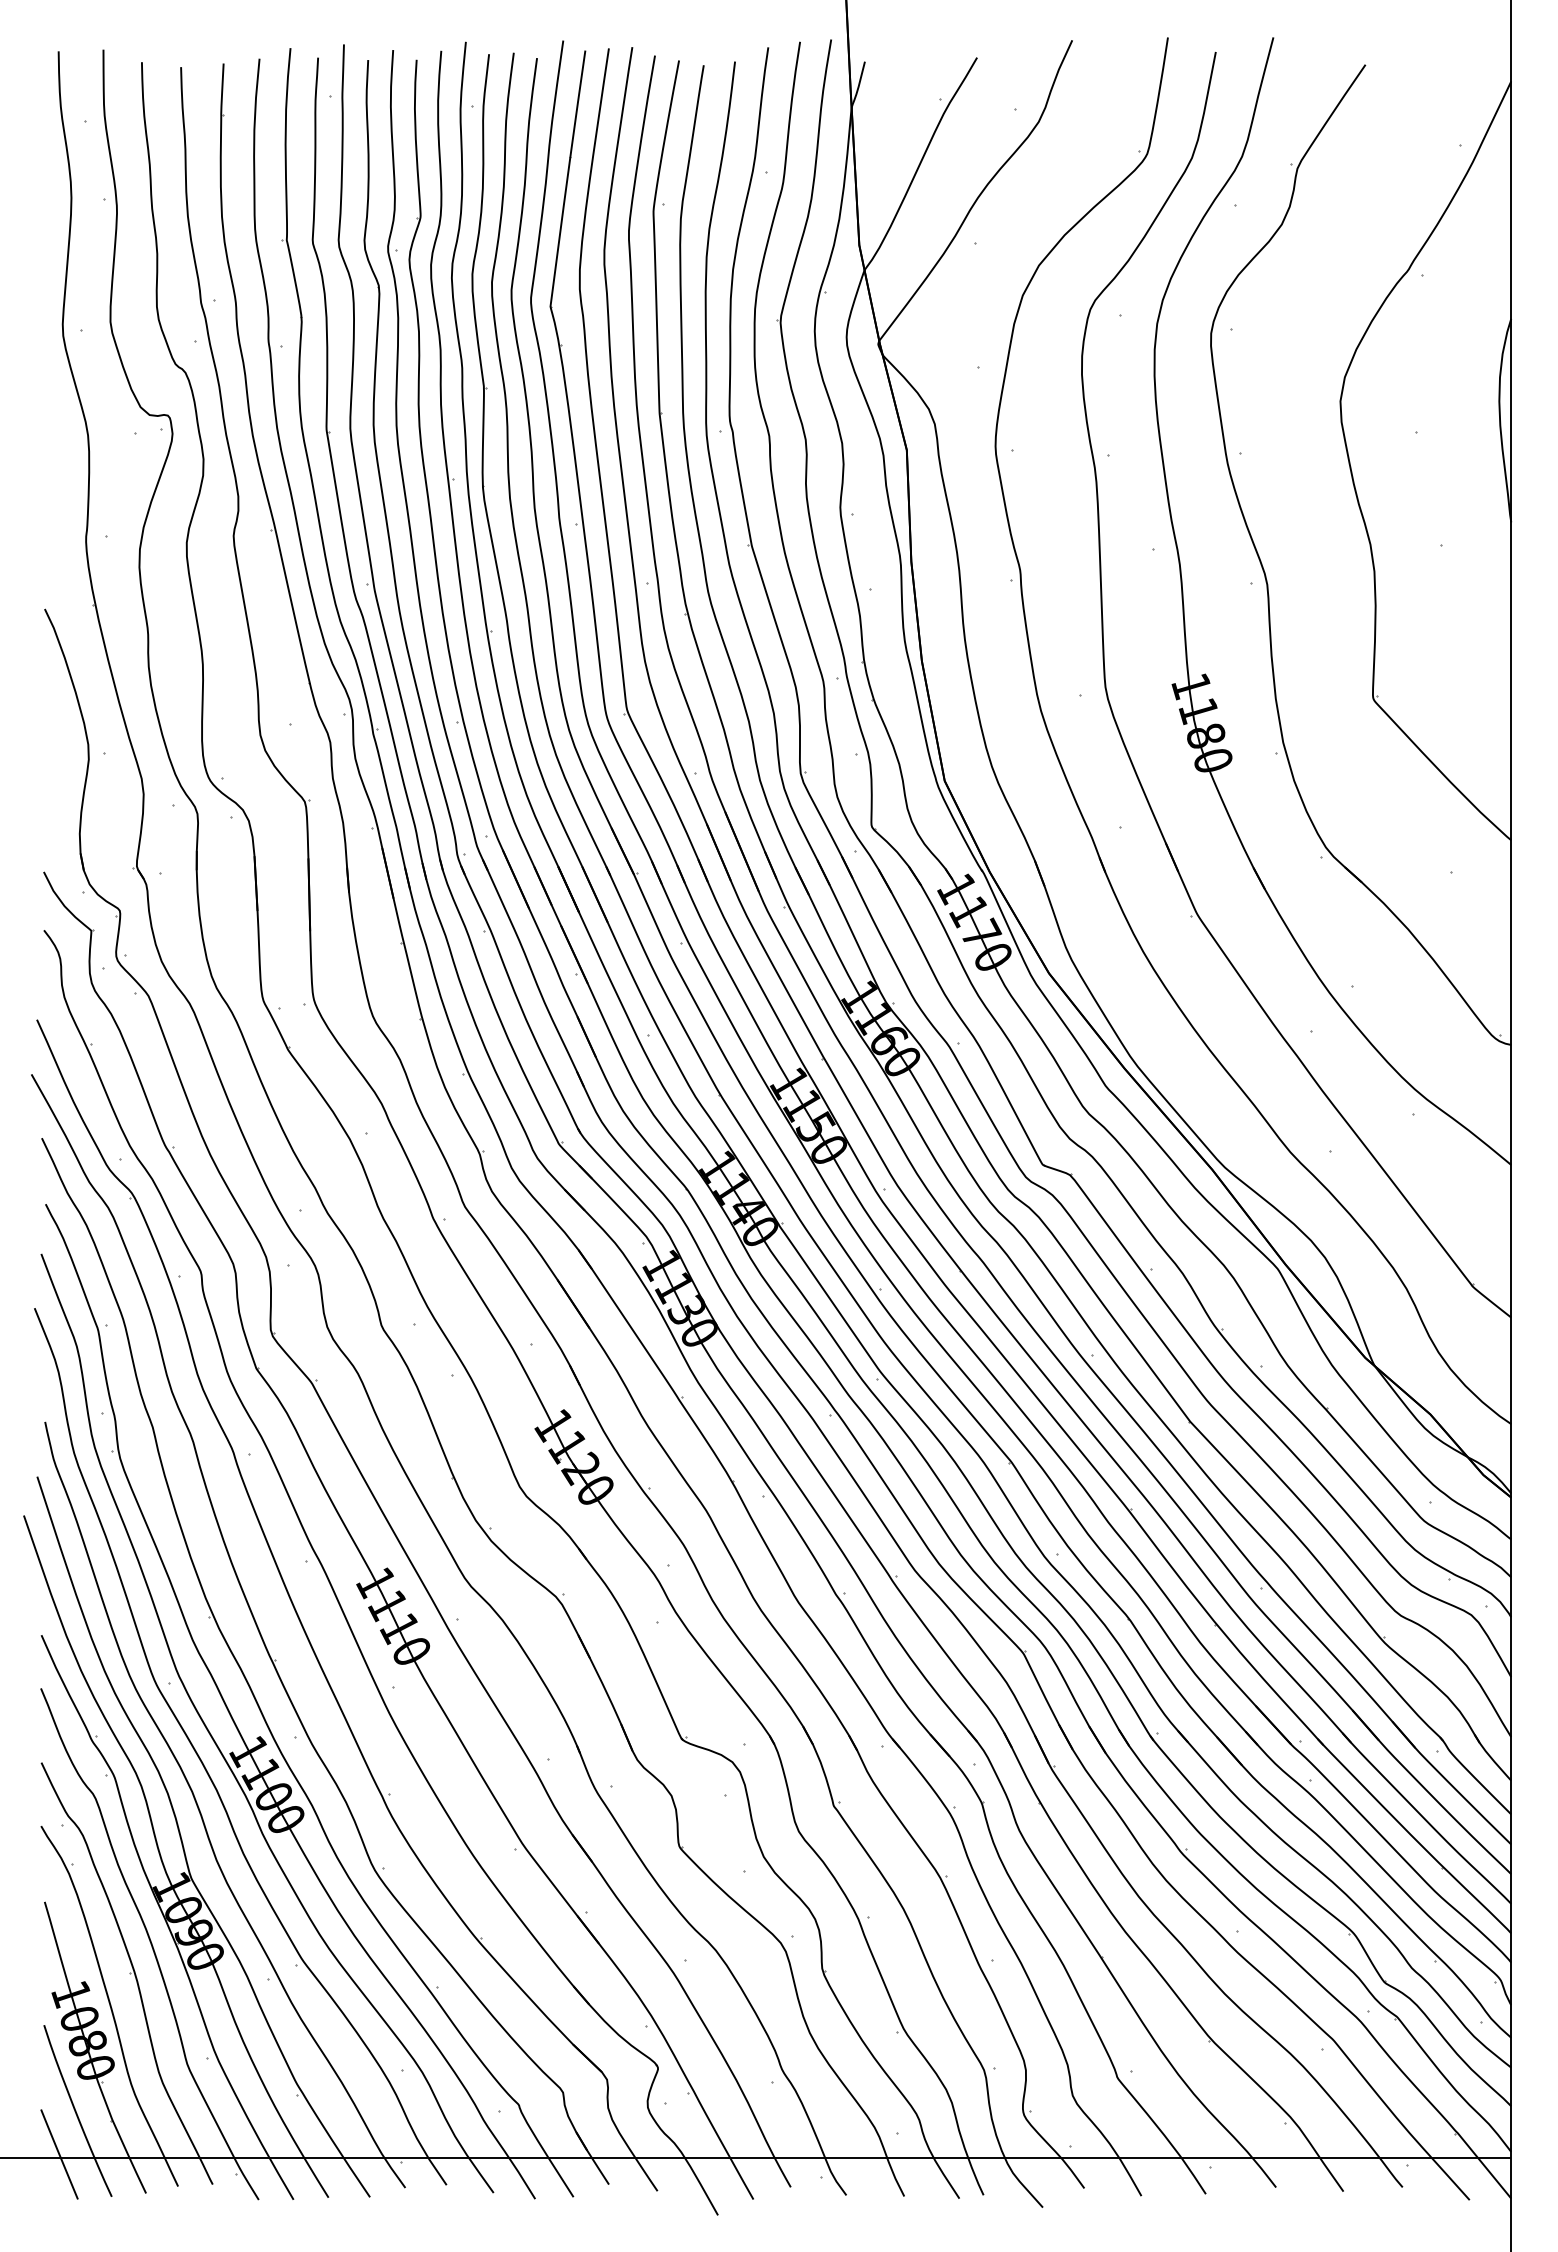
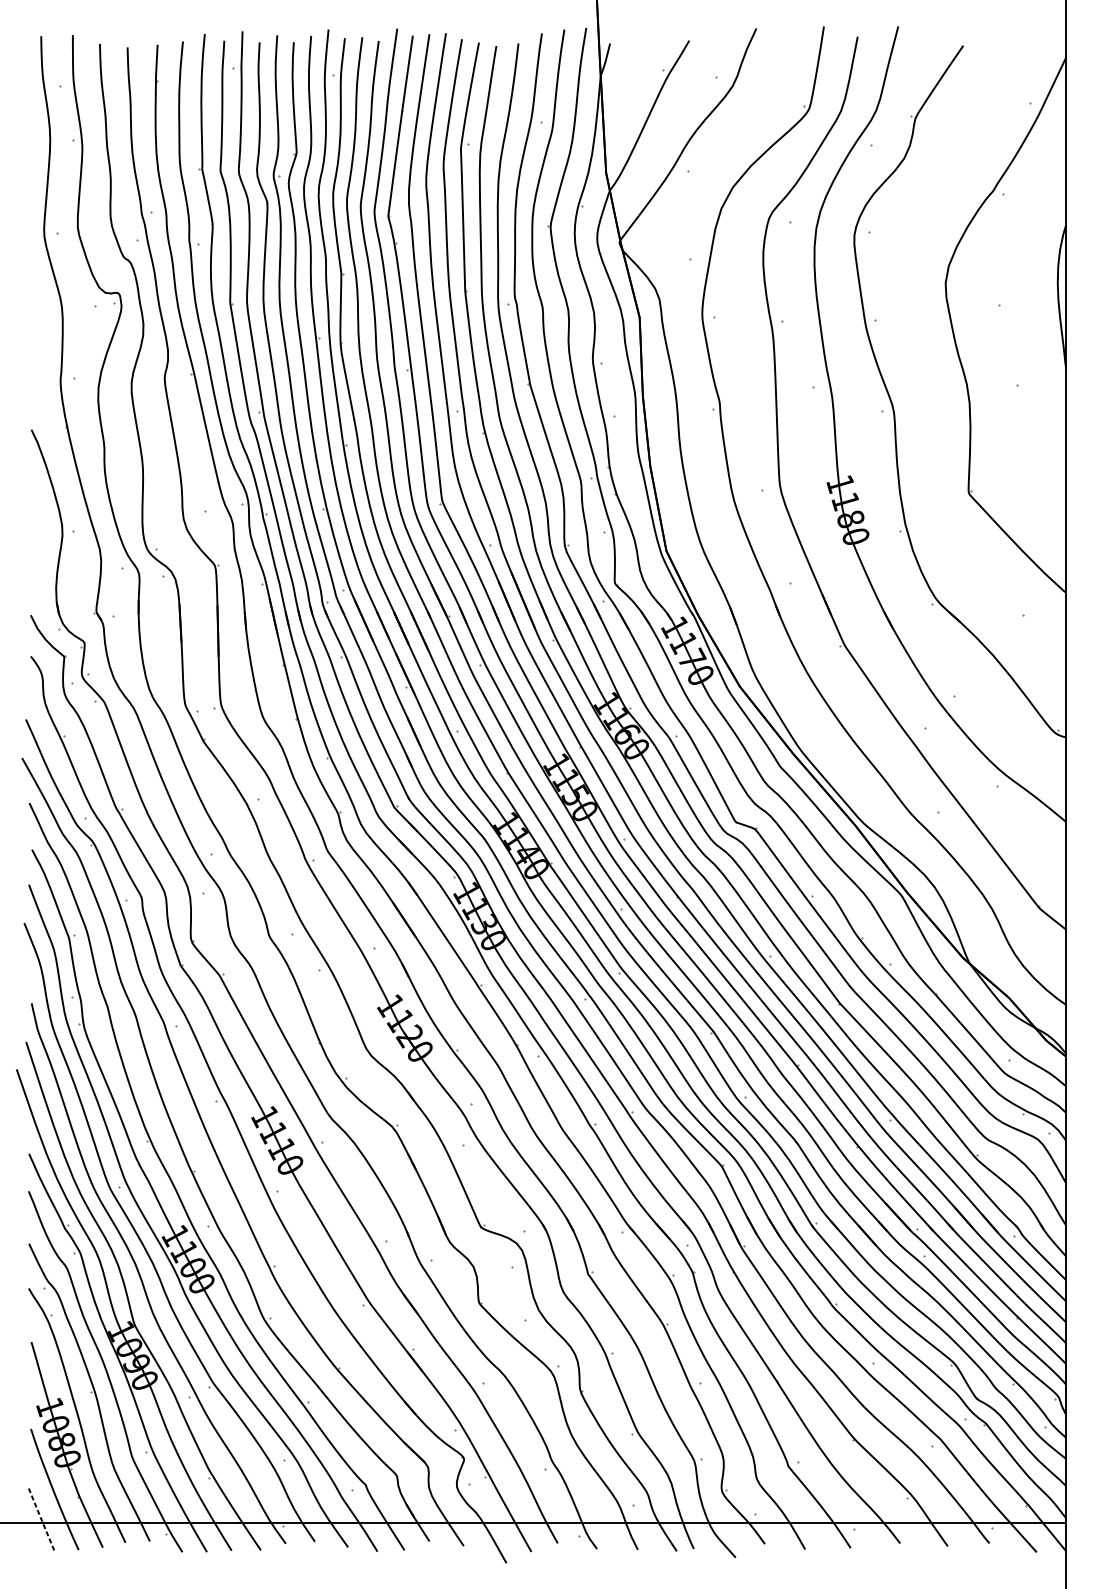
line: (58, 2153) -> (41, 1519), solid -> dashed

